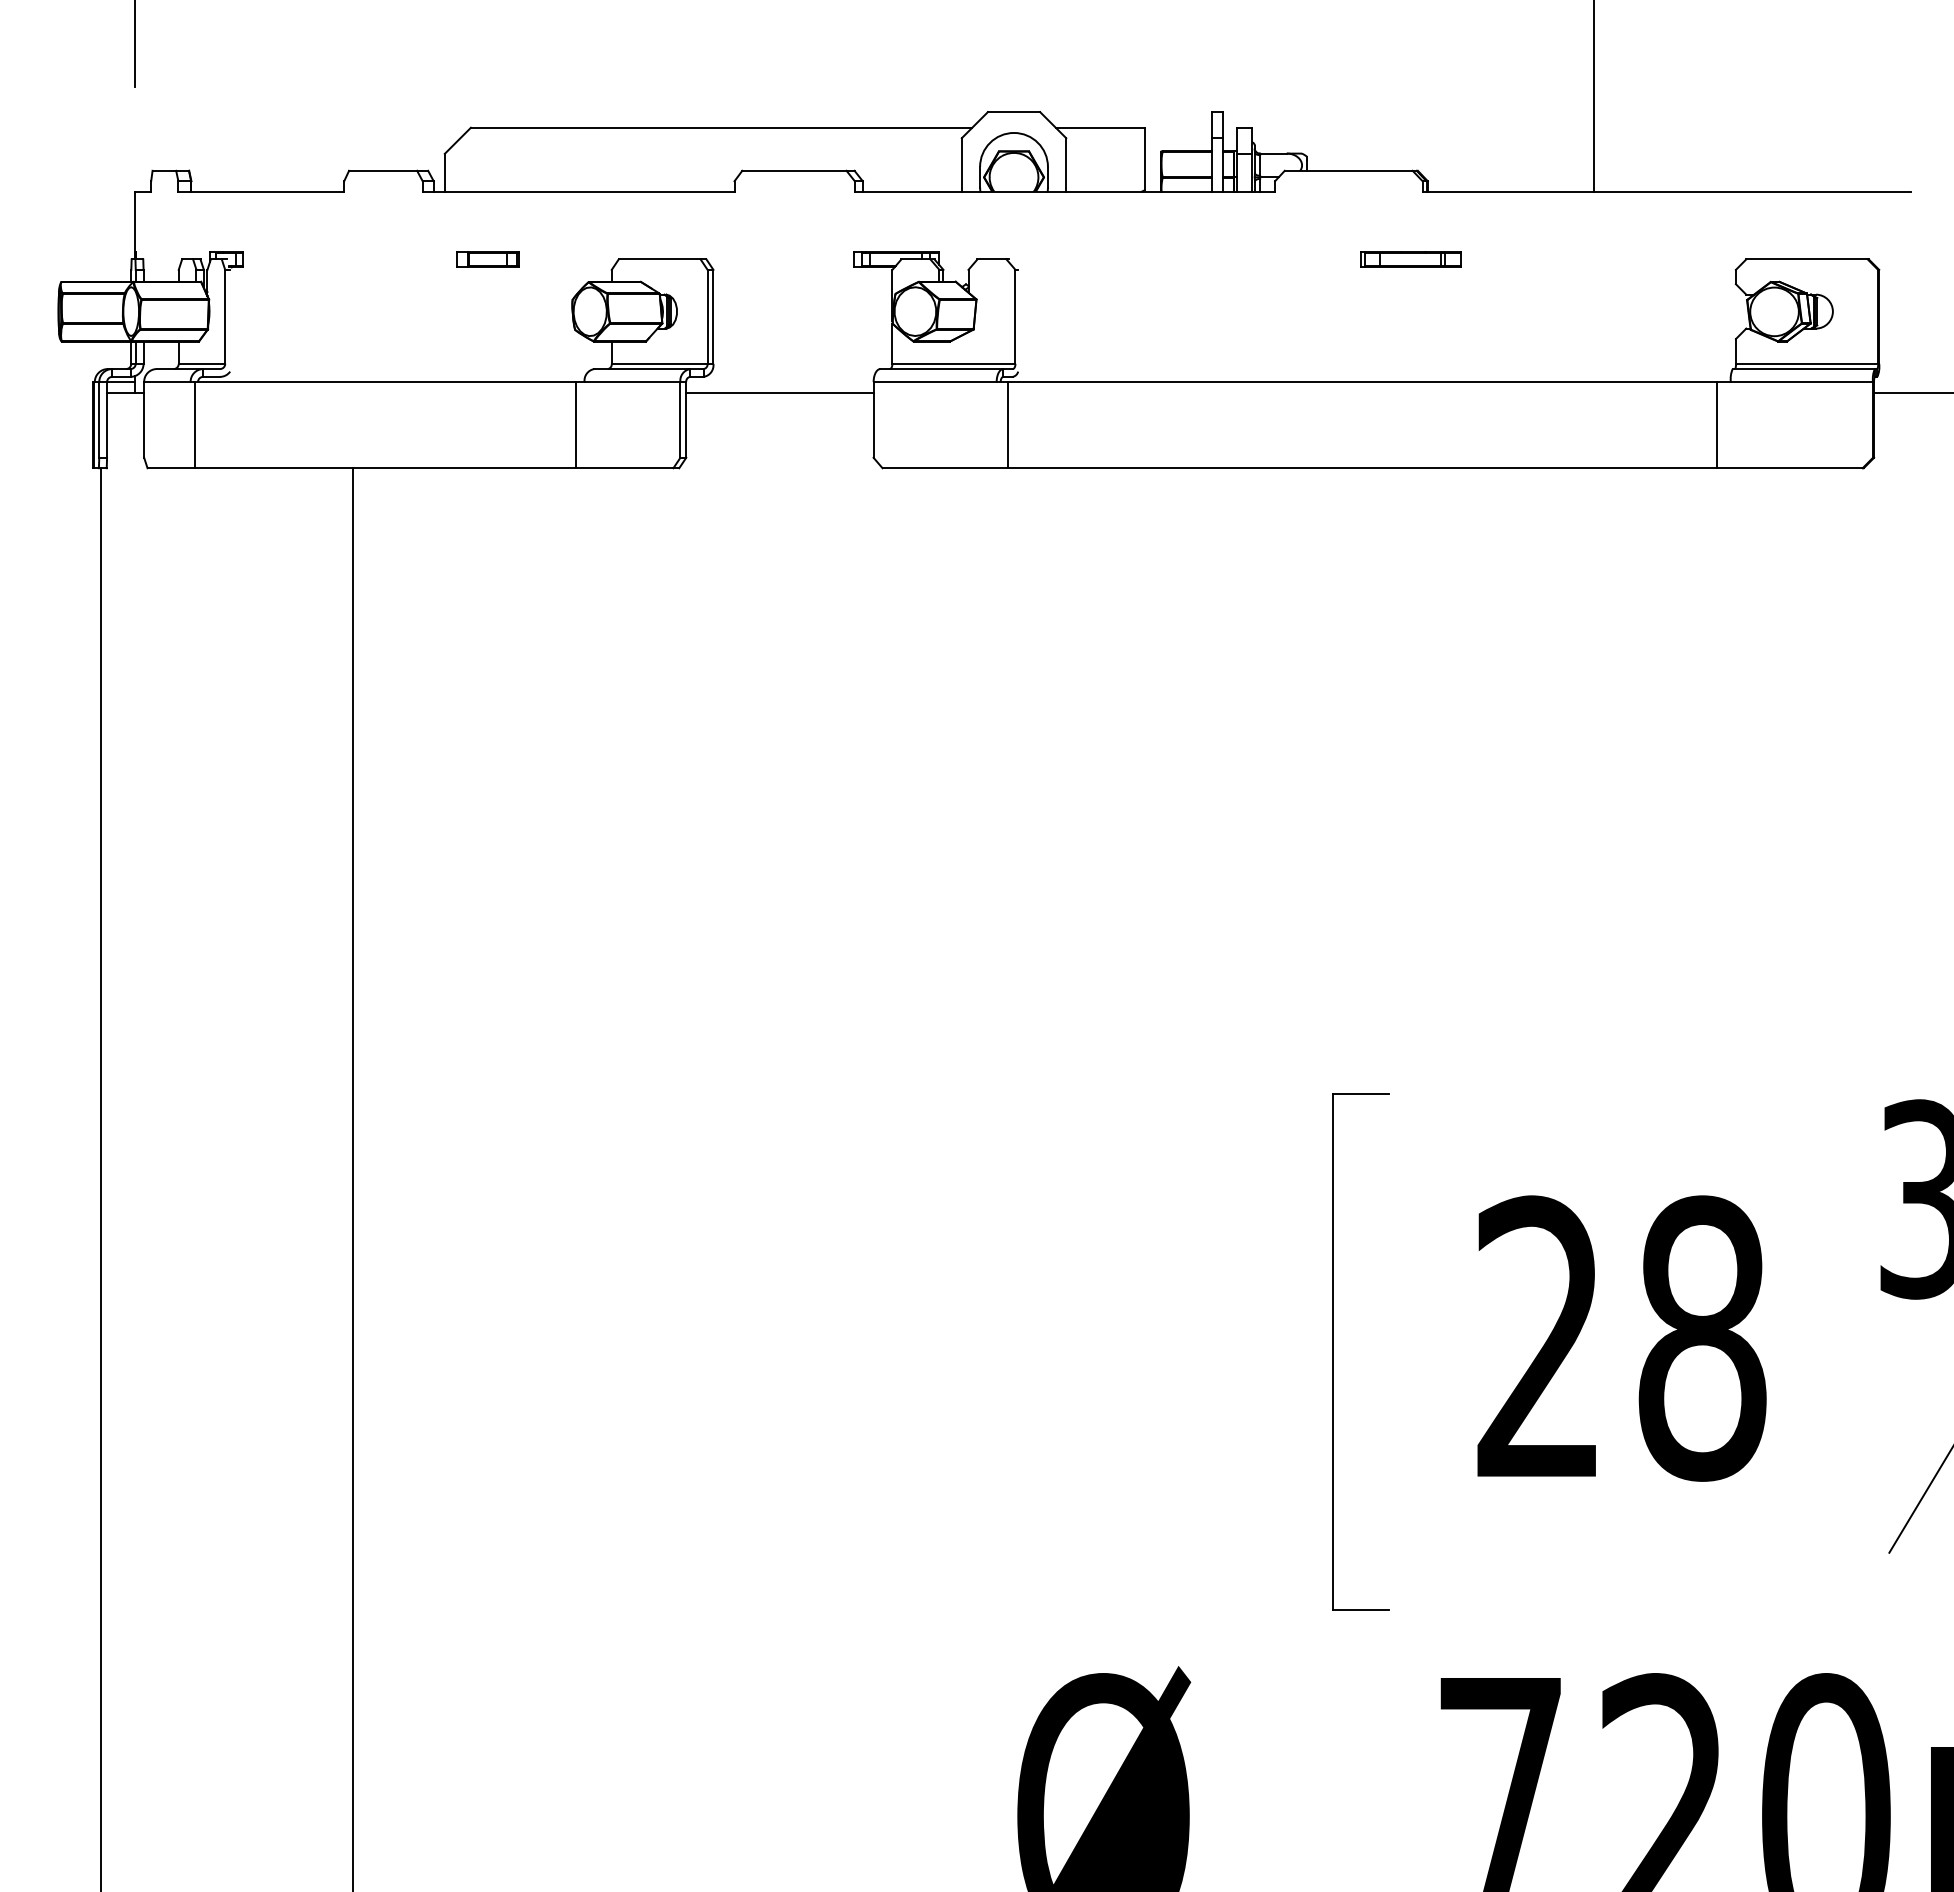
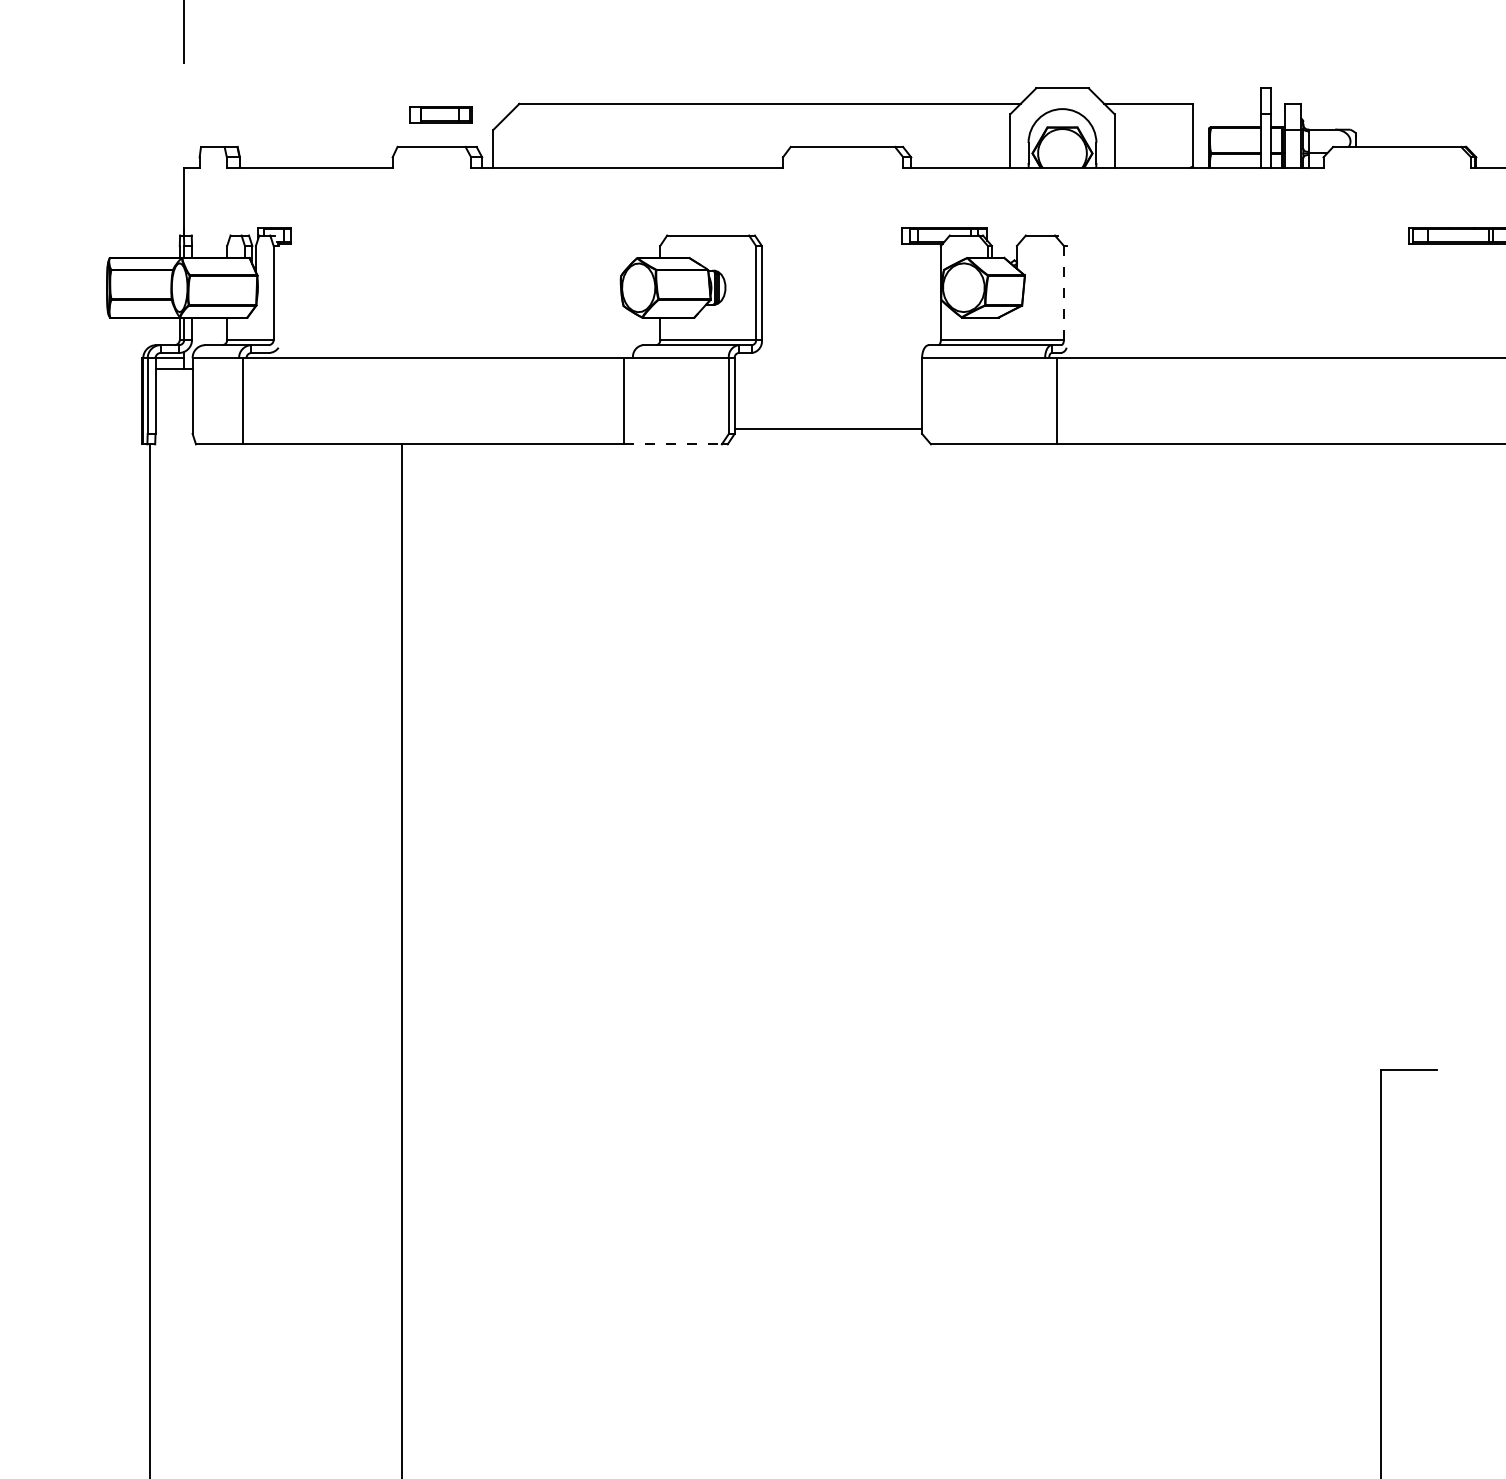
part: (487, 259) -> (439, 114), moved
line: (1015, 316) -> (1063, 292), solid -> dashed
line: (779, 393) -> (827, 429), moved
line: (624, 468) -> (672, 444), solid -> dashed

